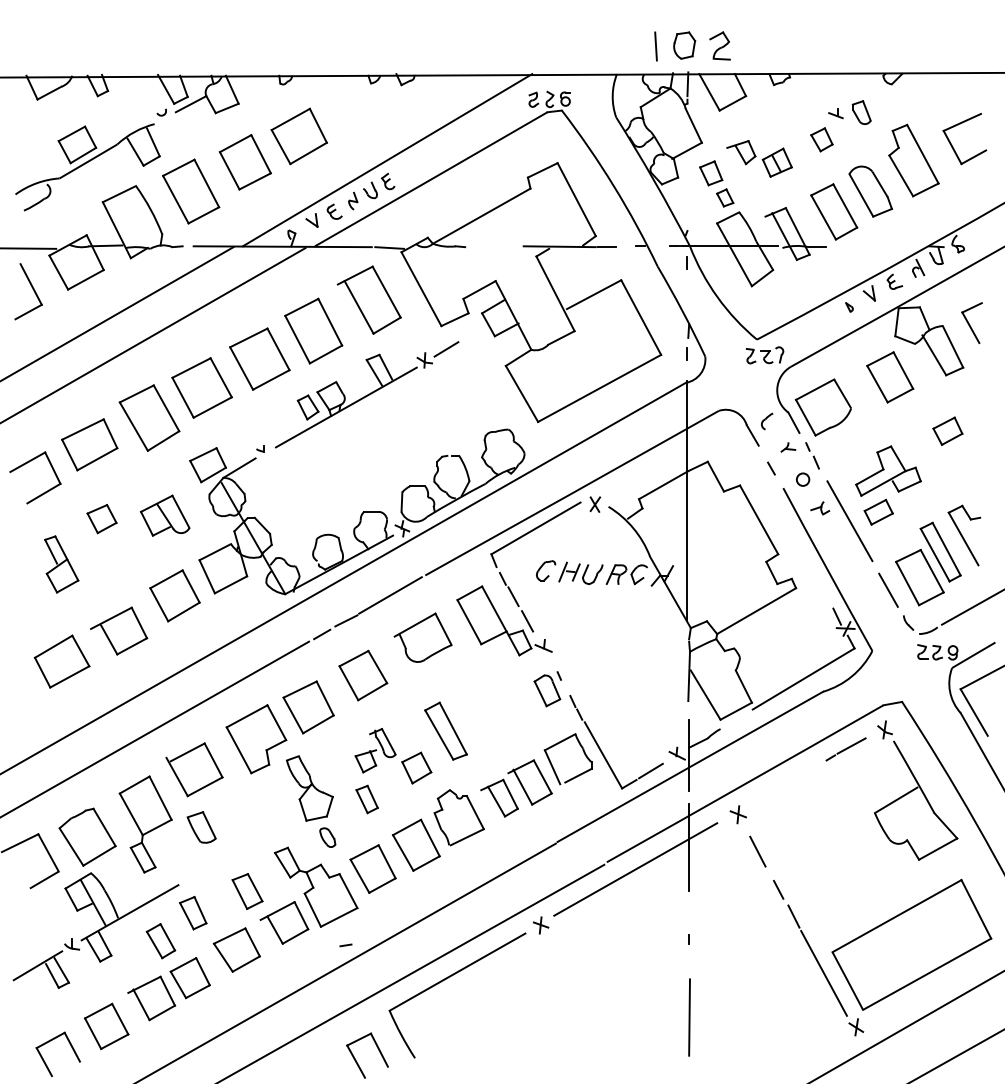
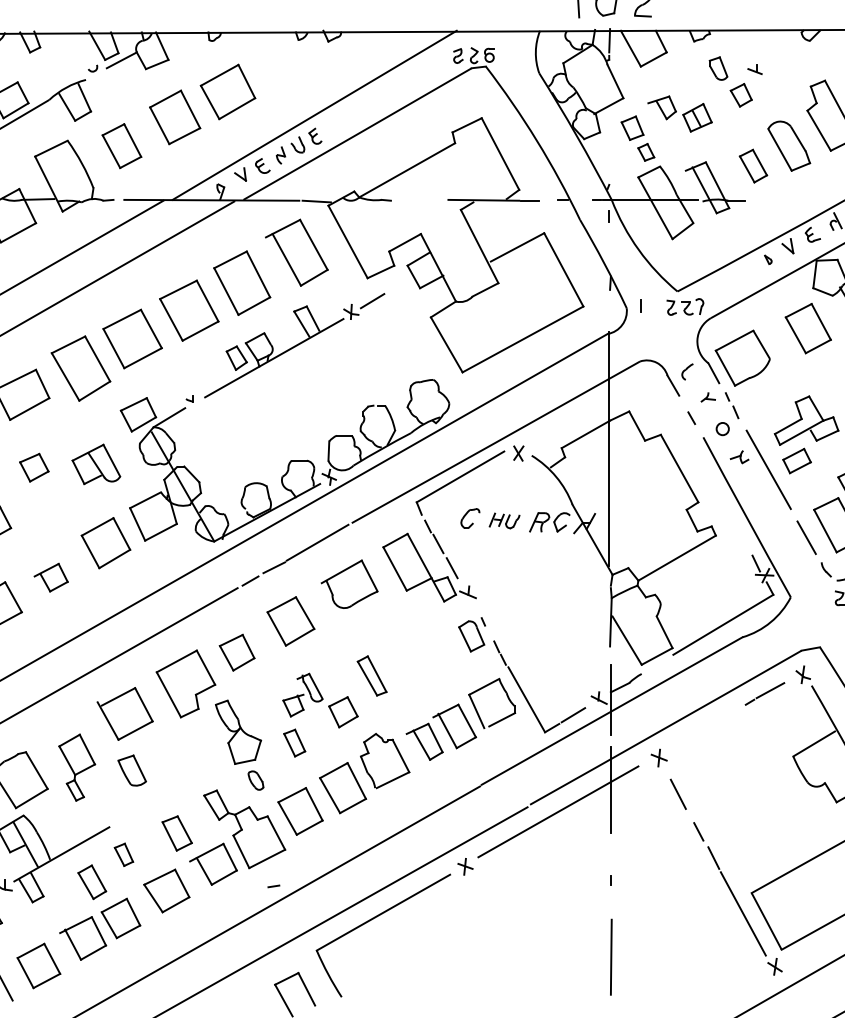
part: (861, 112) -> (718, 68), moved
part: (191, 191) -> (122, 146), size x0.7
part: (834, 211) -> (753, 165), size x0.6
line: (686, 353) -> (639, 305), moved
part: (580, 572) -> (504, 520), size x0.7
part: (119, 630) -> (51, 577), size x0.6
part: (308, 707) -> (237, 652), size x0.7
part: (445, 730) -> (371, 675), size x0.7
part: (145, 824) -> (77, 767), size x0.7
part: (193, 913) -> (124, 855), size x0.7

